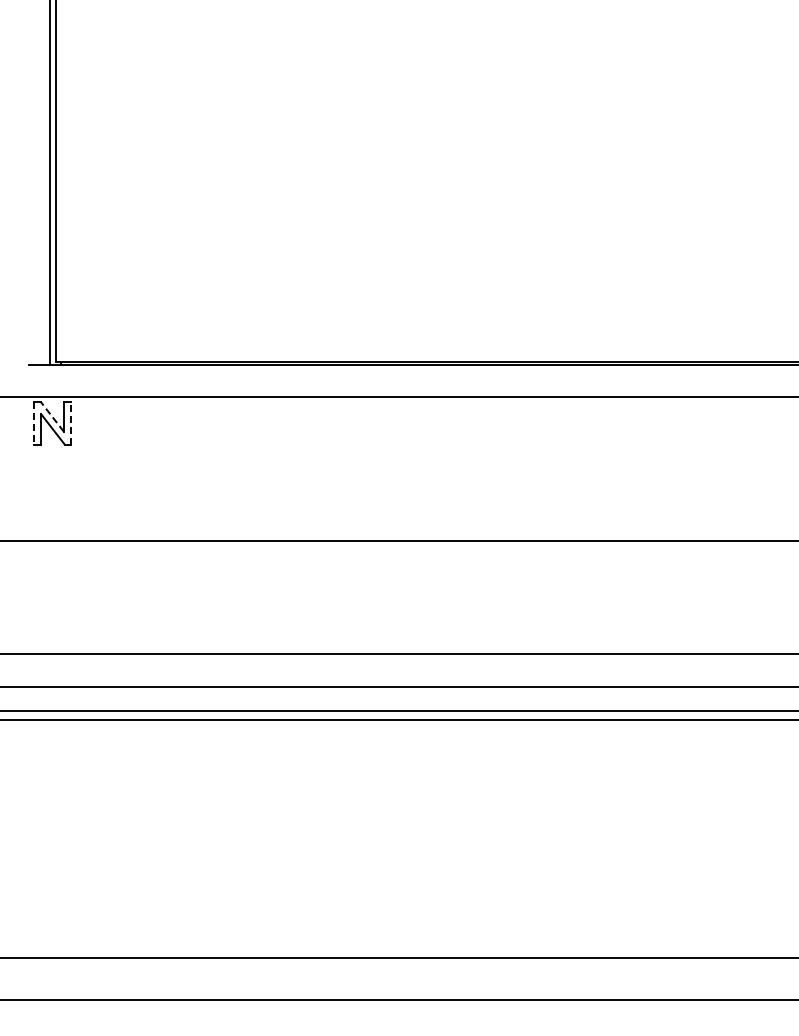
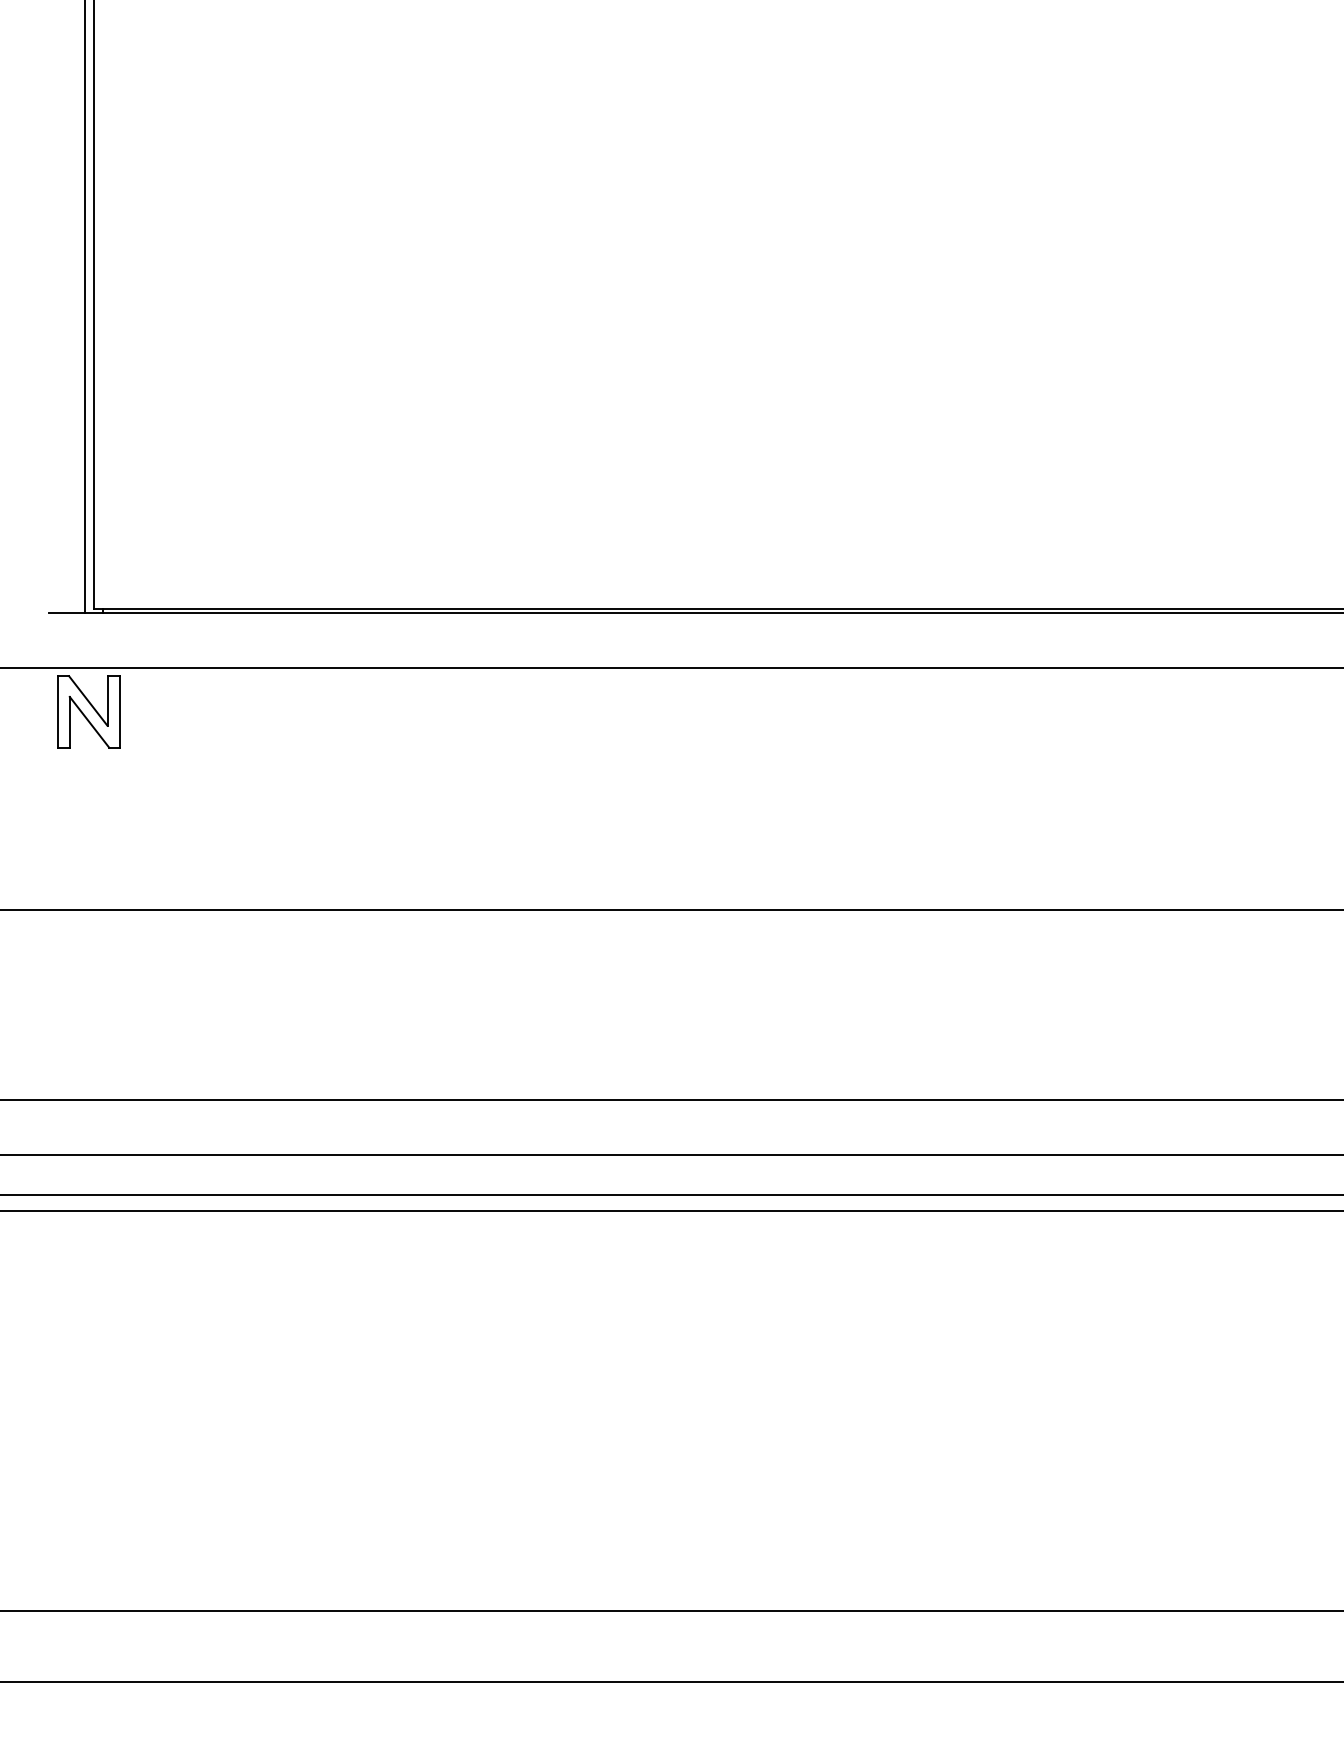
line: (52, 416) -> (88, 700), dashed -> solid
line: (71, 422) -> (120, 710), dashed -> solid
line: (34, 423) -> (58, 712), dashed -> solid

